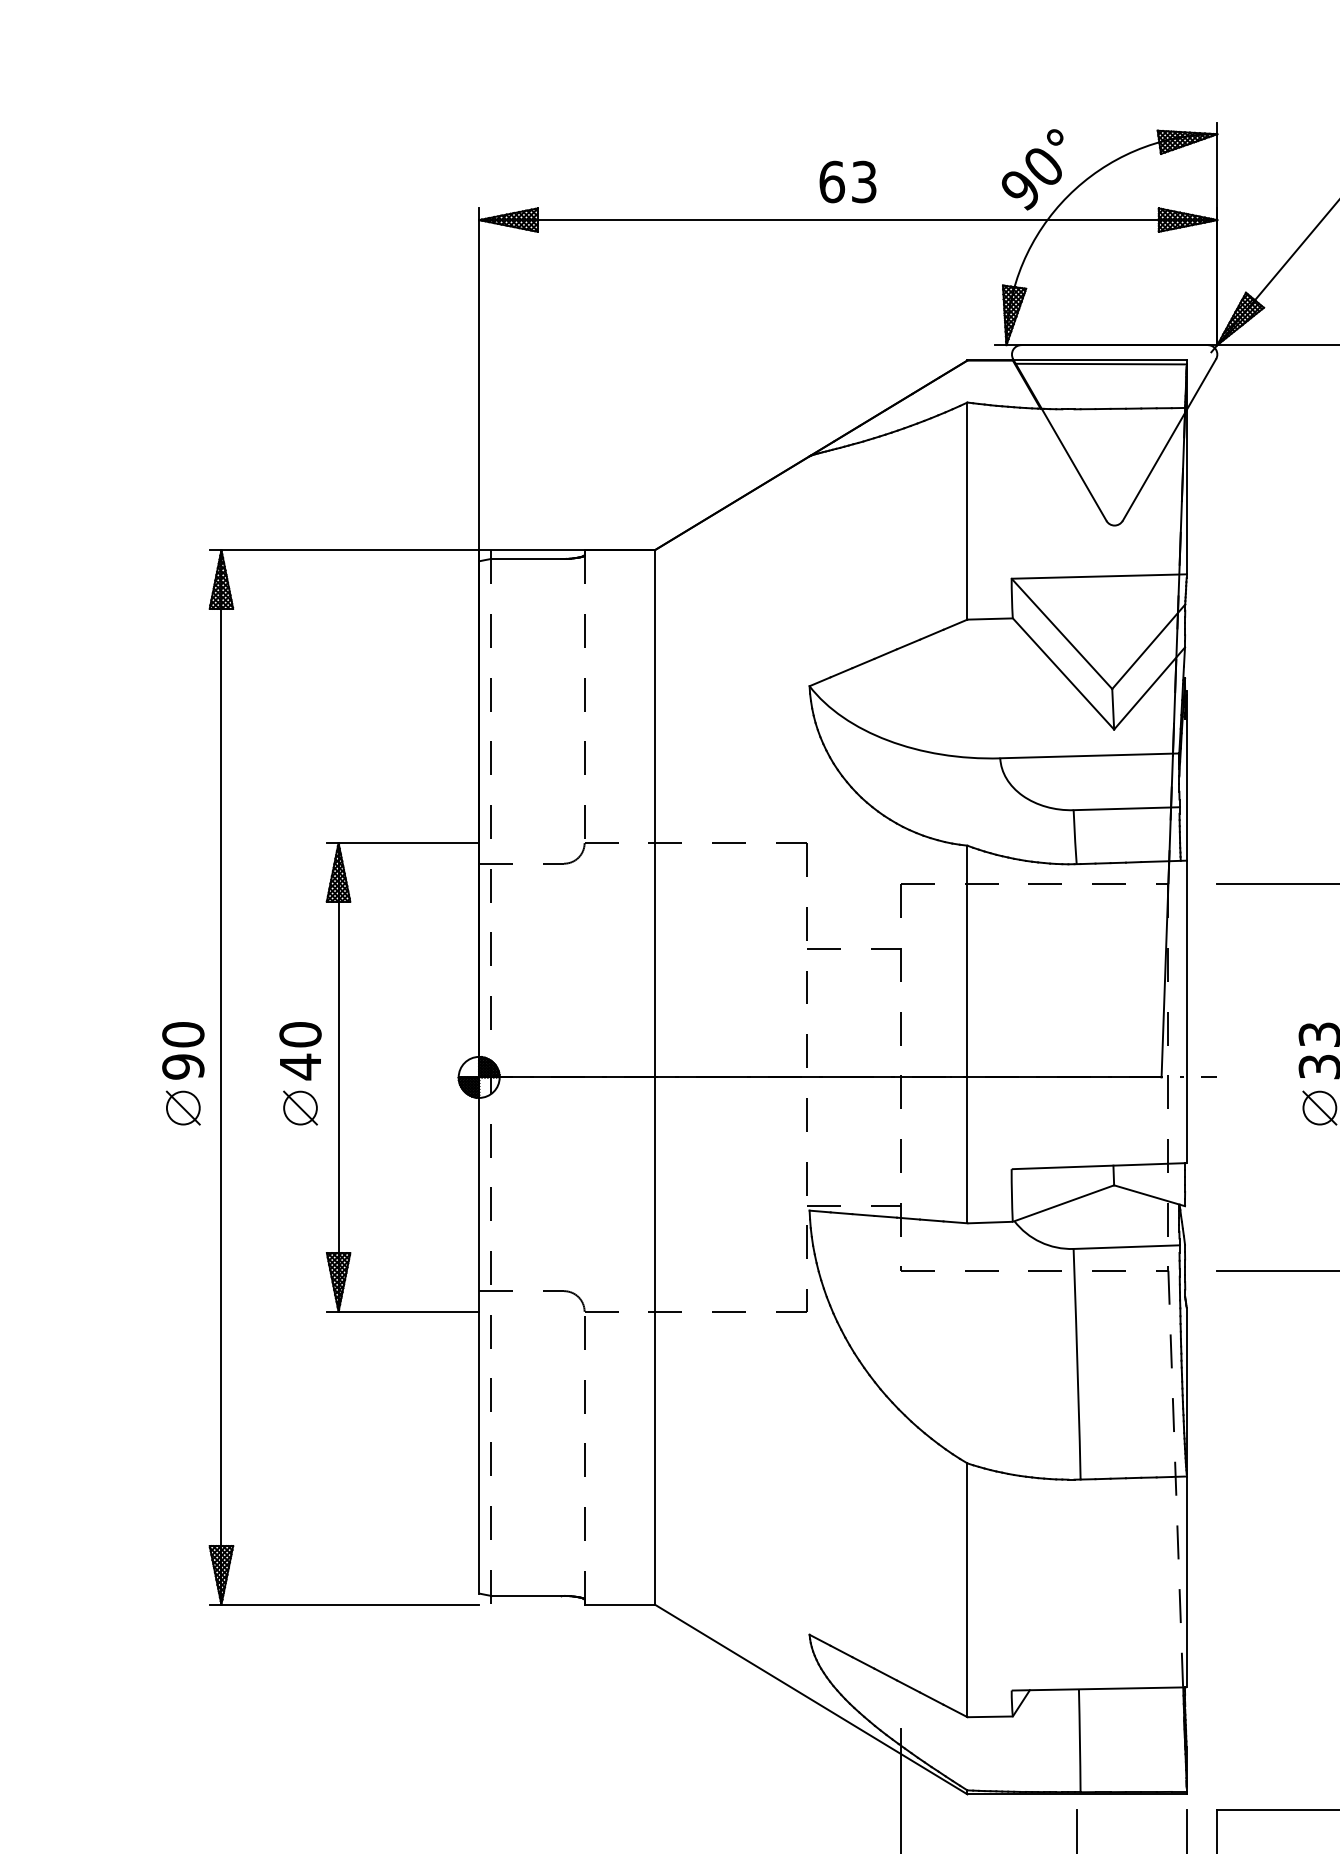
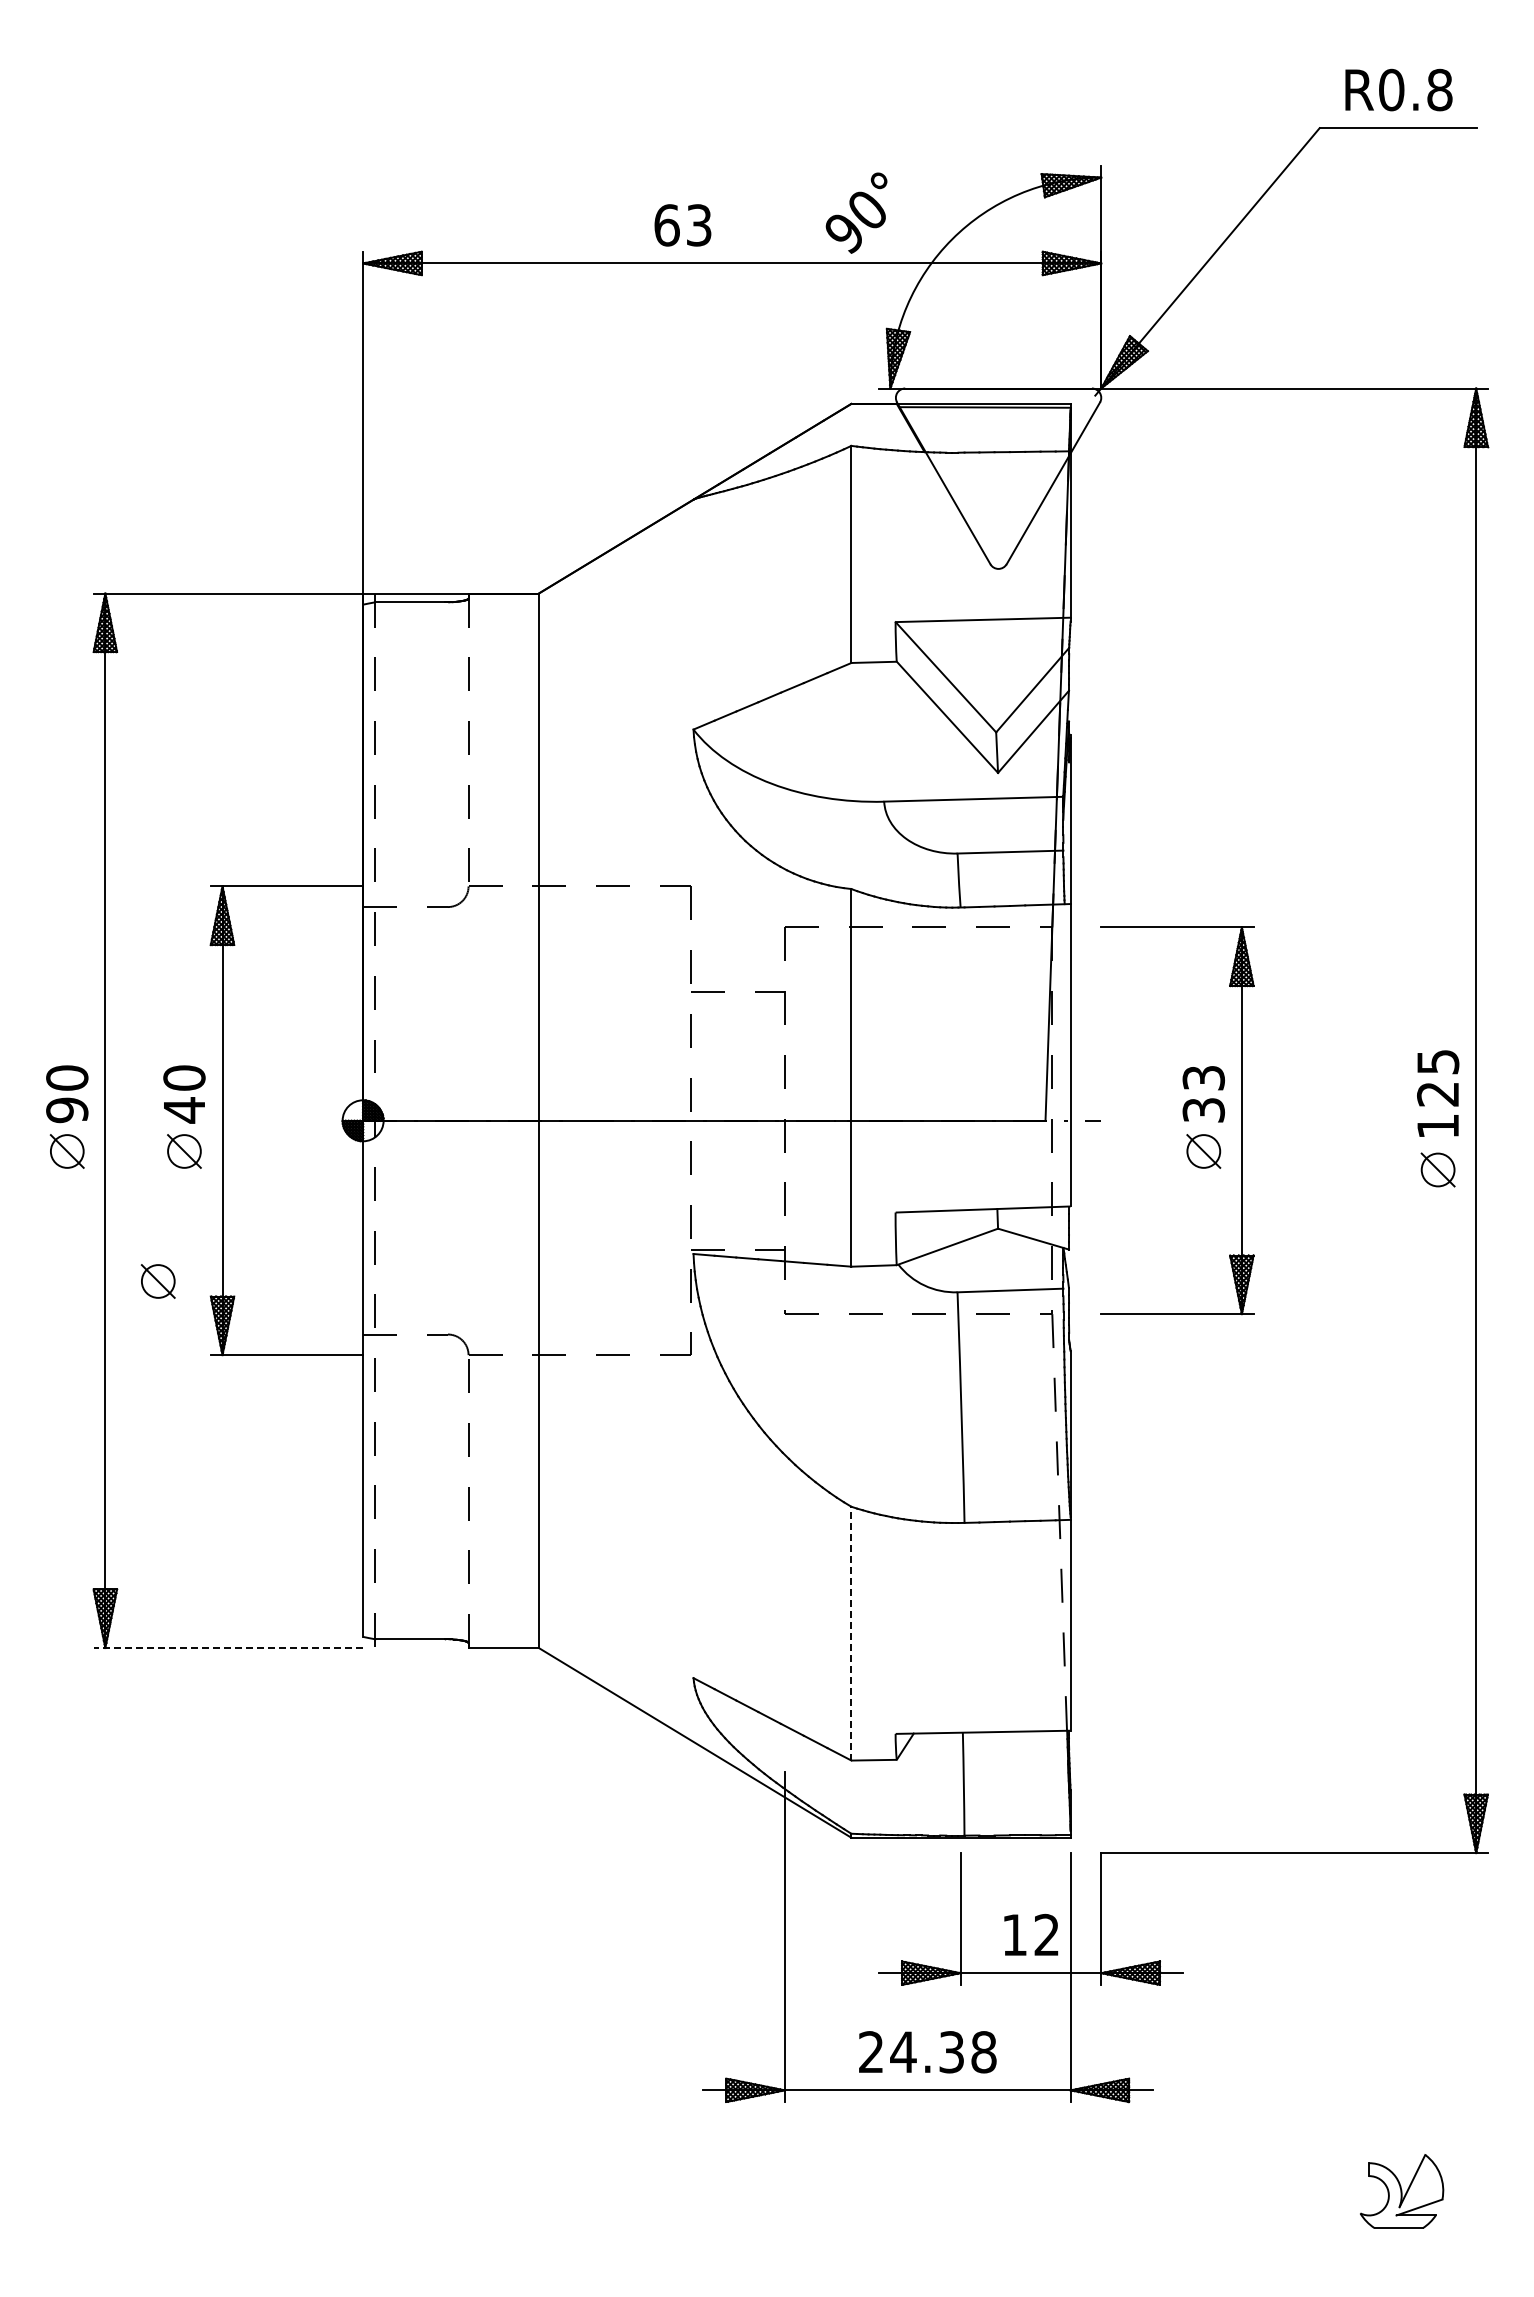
text: (1032, 169) -> (856, 212), moved
text: (847, 182) -> (682, 225), moved
part: (273, 1238) -> (157, 1281), added
line: (967, 1590) -> (851, 1633), solid -> dashed
line: (344, 1605) -> (228, 1648), solid -> dashed

